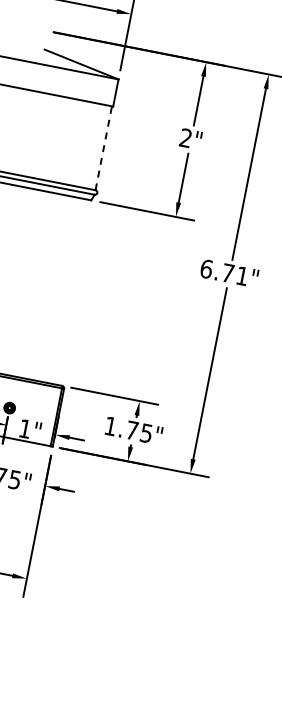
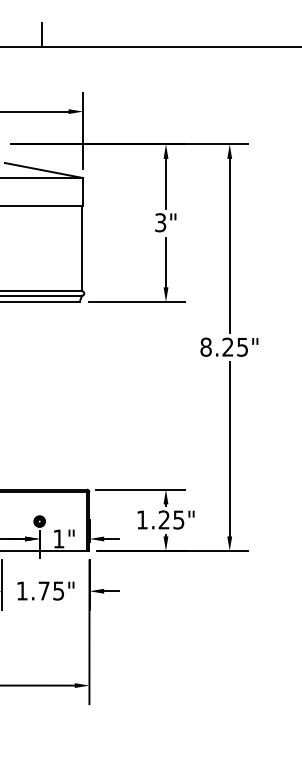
text: (185, 137) -> (160, 222), 2" -> 3"
line: (104, 148) -> (82, 248), dashed -> solid
text: (223, 271) -> (223, 346), 6.71" -> 8.25"
text: (131, 429) -> (163, 519), 1.75" -> 1.25"

